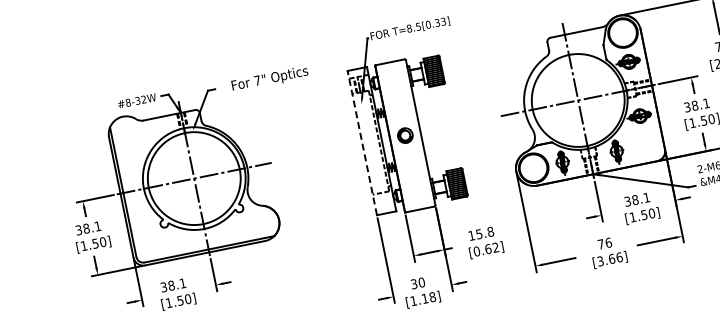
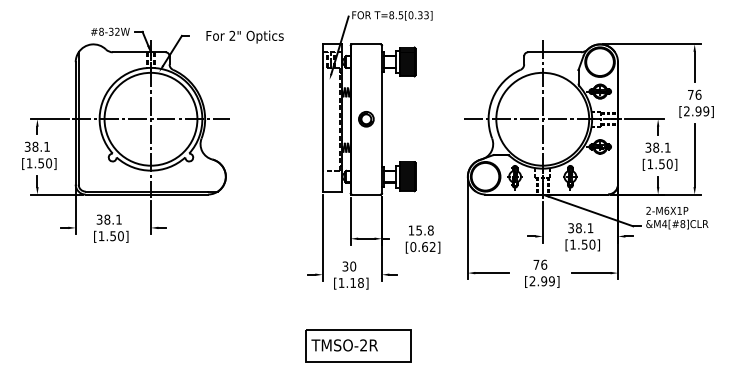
text: (257, 80) -> (232, 35), 7" -> 2"
line: (362, 142) -> (322, 117), dashed -> solid
text: (609, 259) -> (541, 281), [3.66] -> [2.99]

